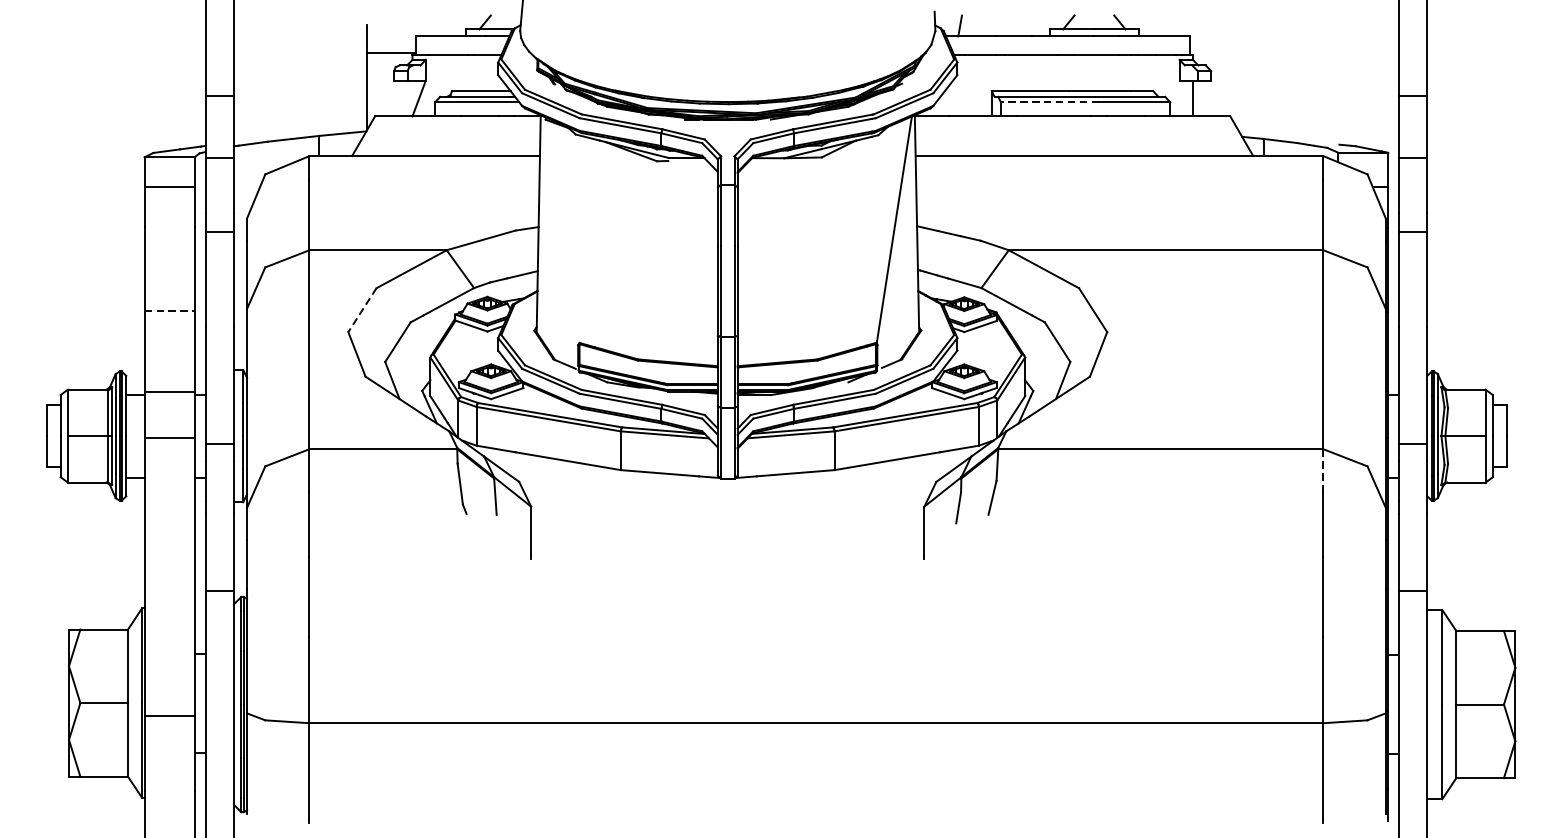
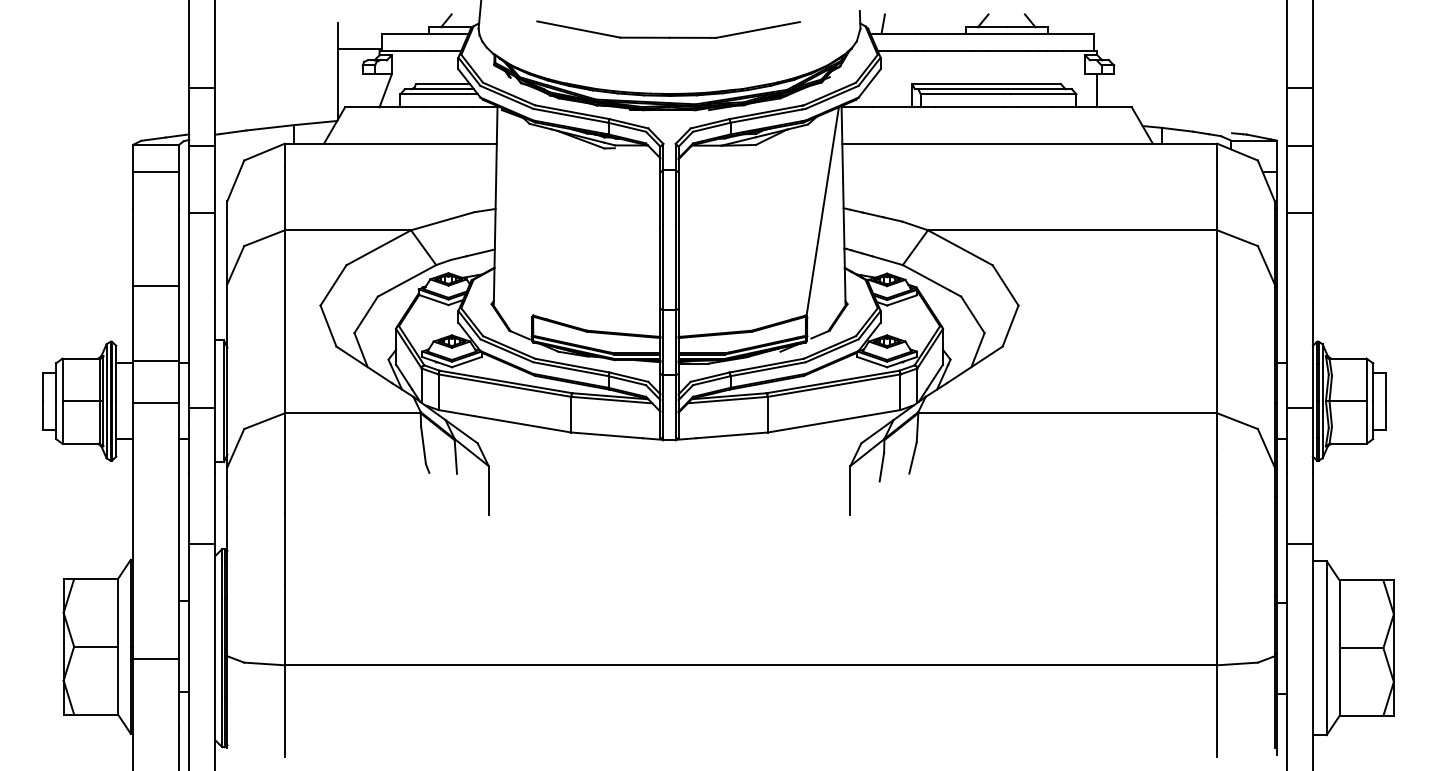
part: (726, 39) -> (668, 36), added
line: (1049, 102) -> (965, 94), dashed -> solid
line: (362, 310) -> (333, 285), dashed -> solid
line: (169, 311) -> (156, 286), dashed -> solid
line: (1323, 470) -> (1217, 432), dashed -> solid

